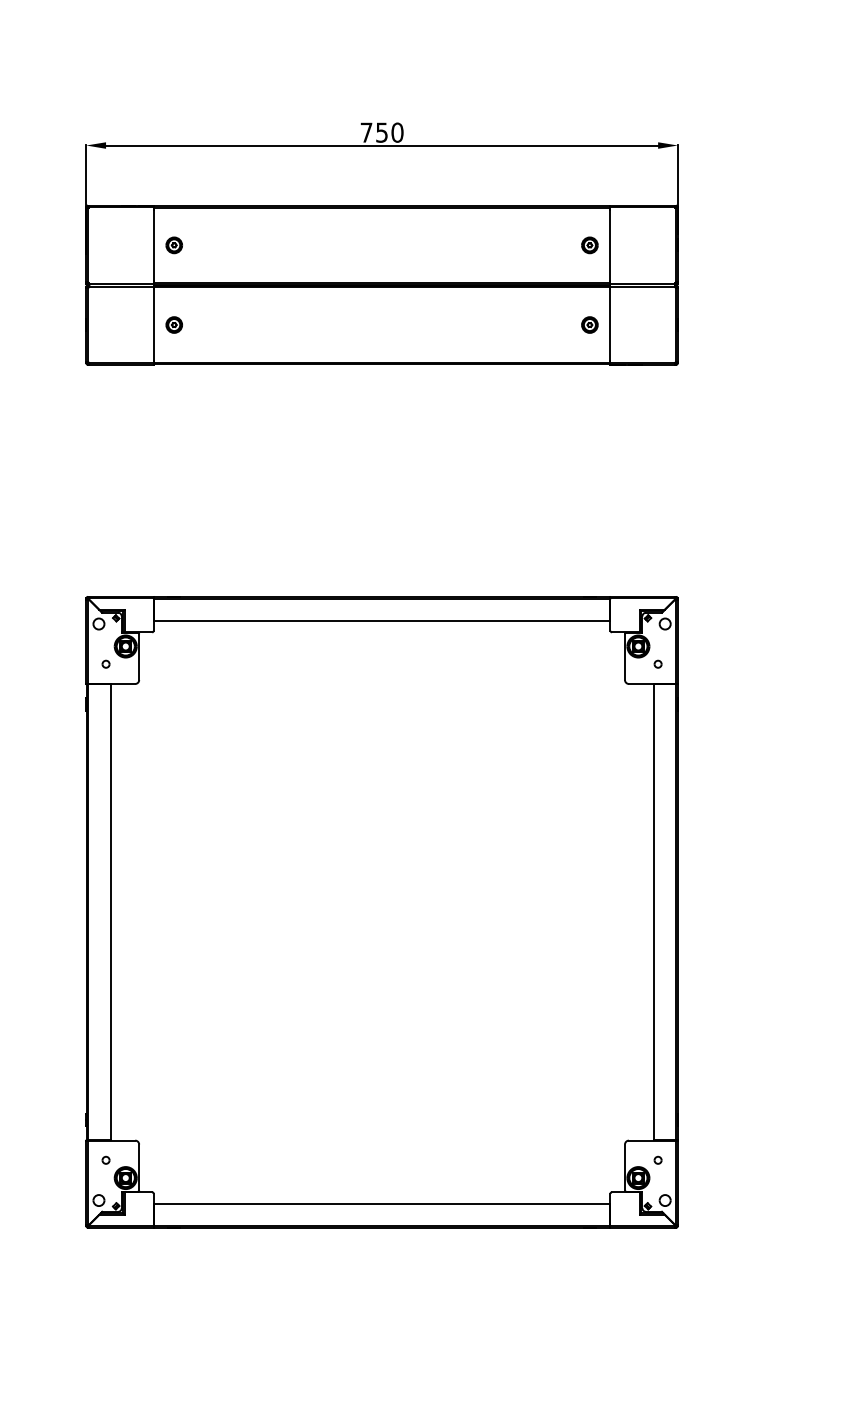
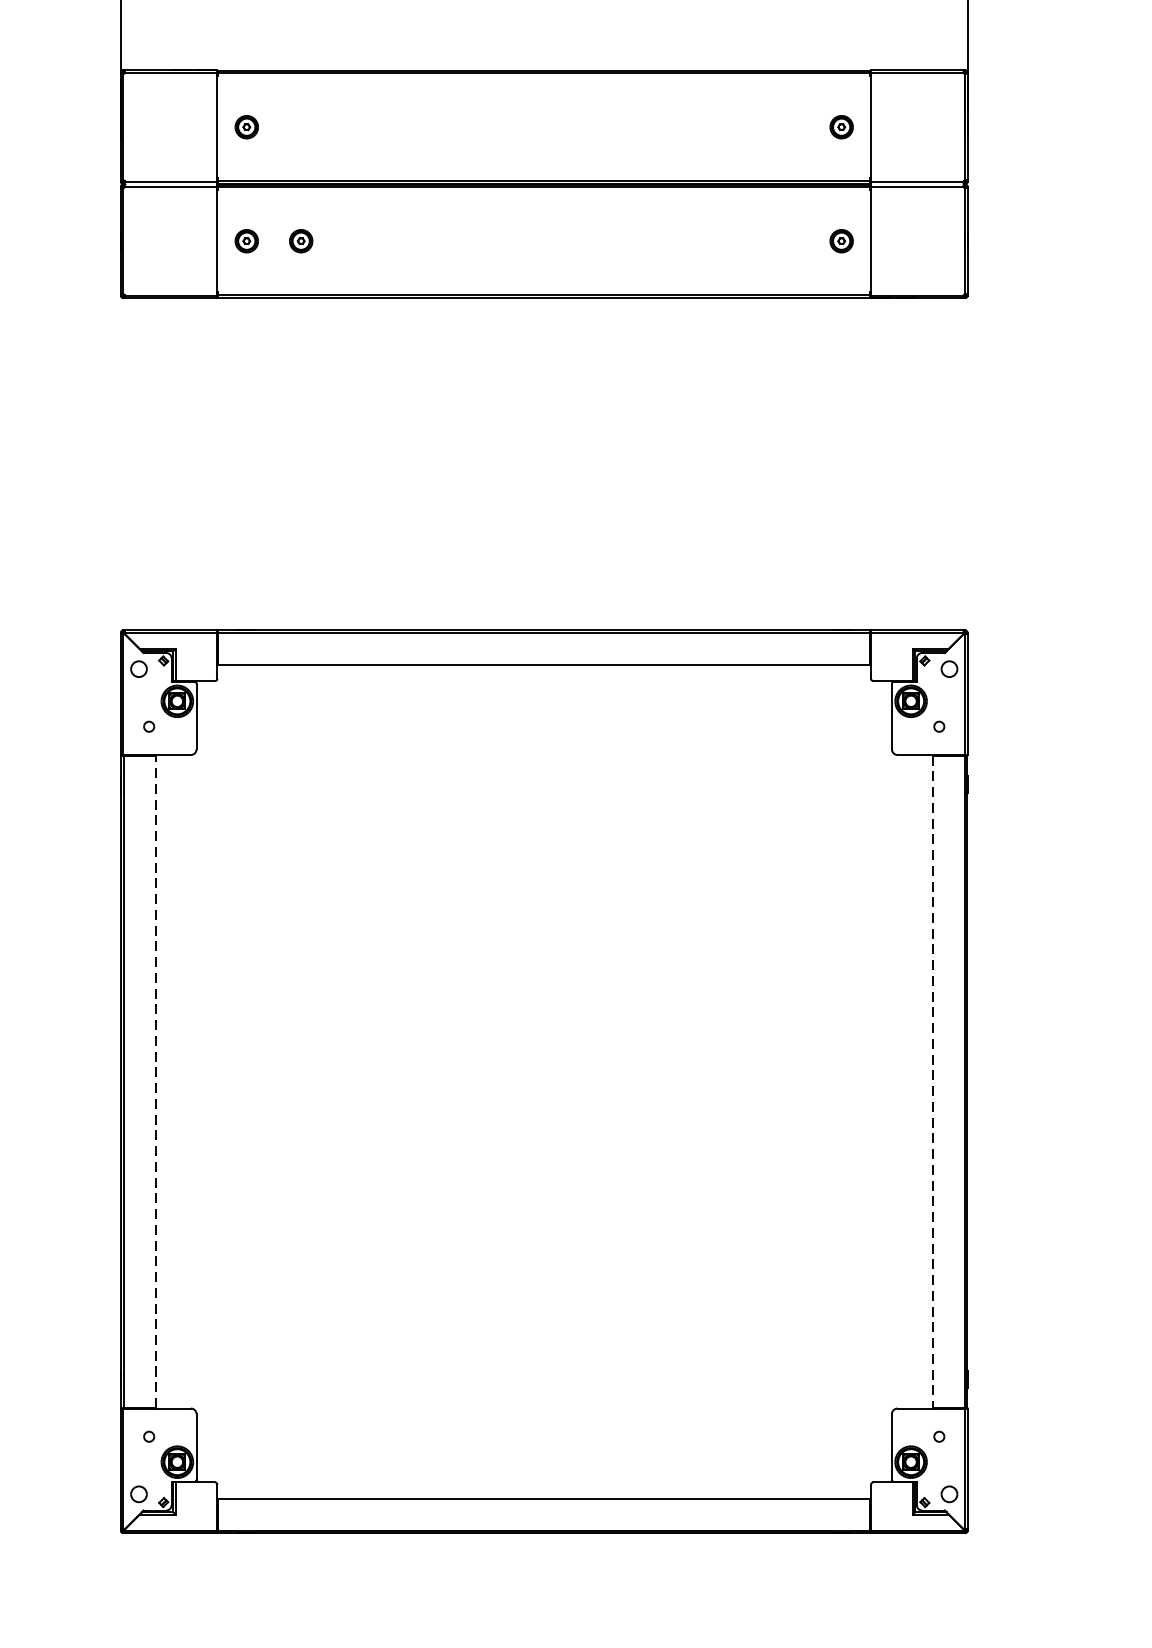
part: (211, 324) -> (300, 240), added
line: (110, 912) -> (155, 1082), solid -> dashed
line: (653, 912) -> (932, 1082), solid -> dashed

